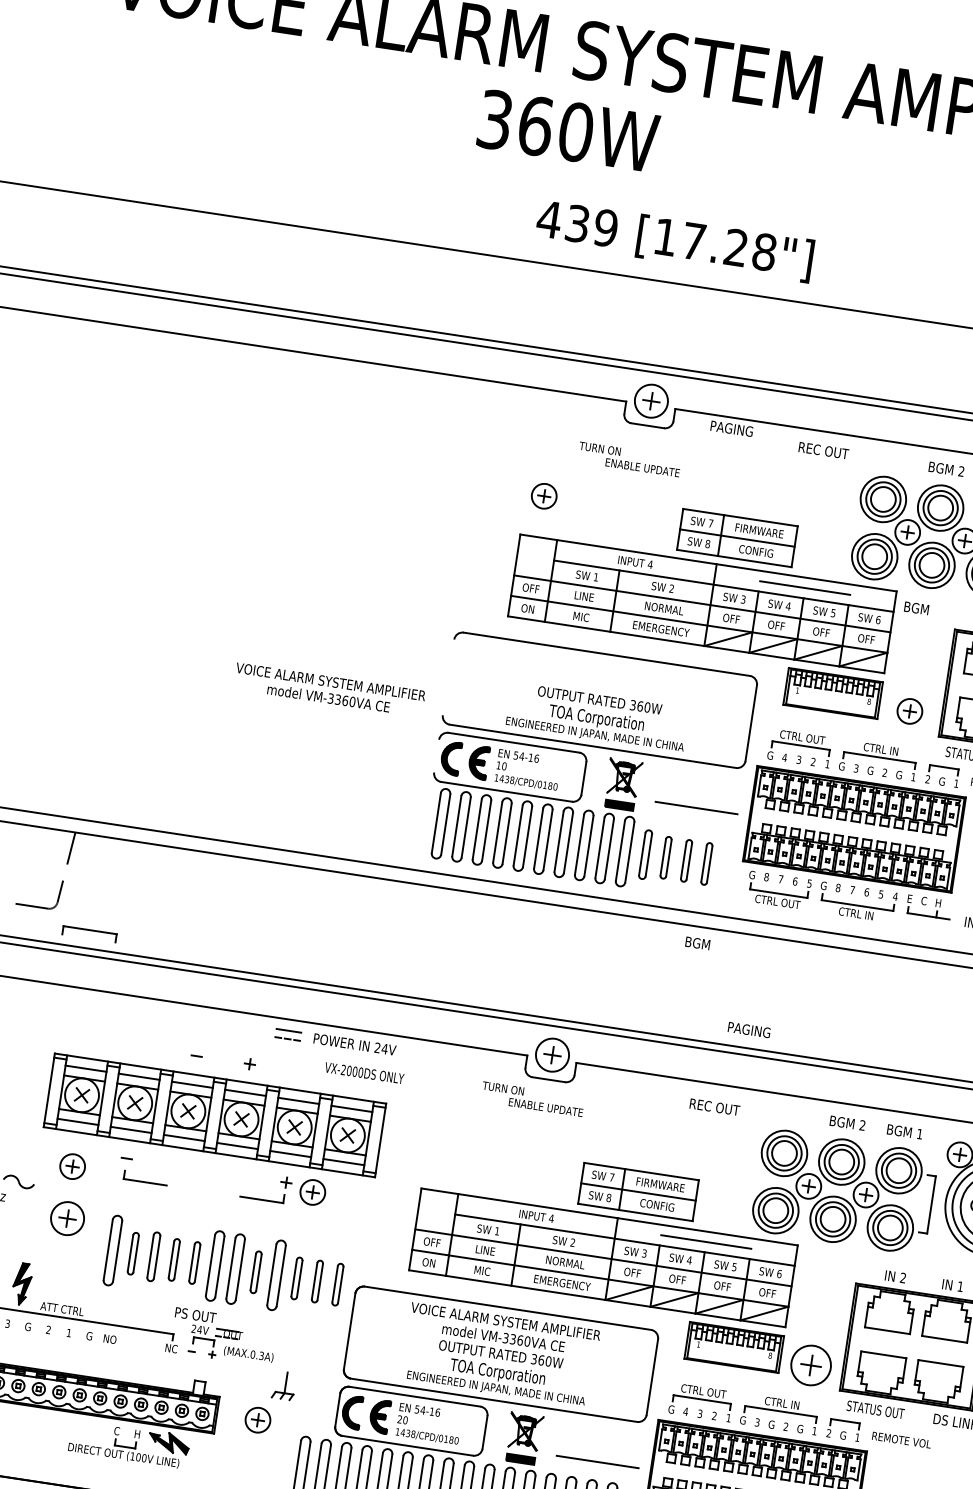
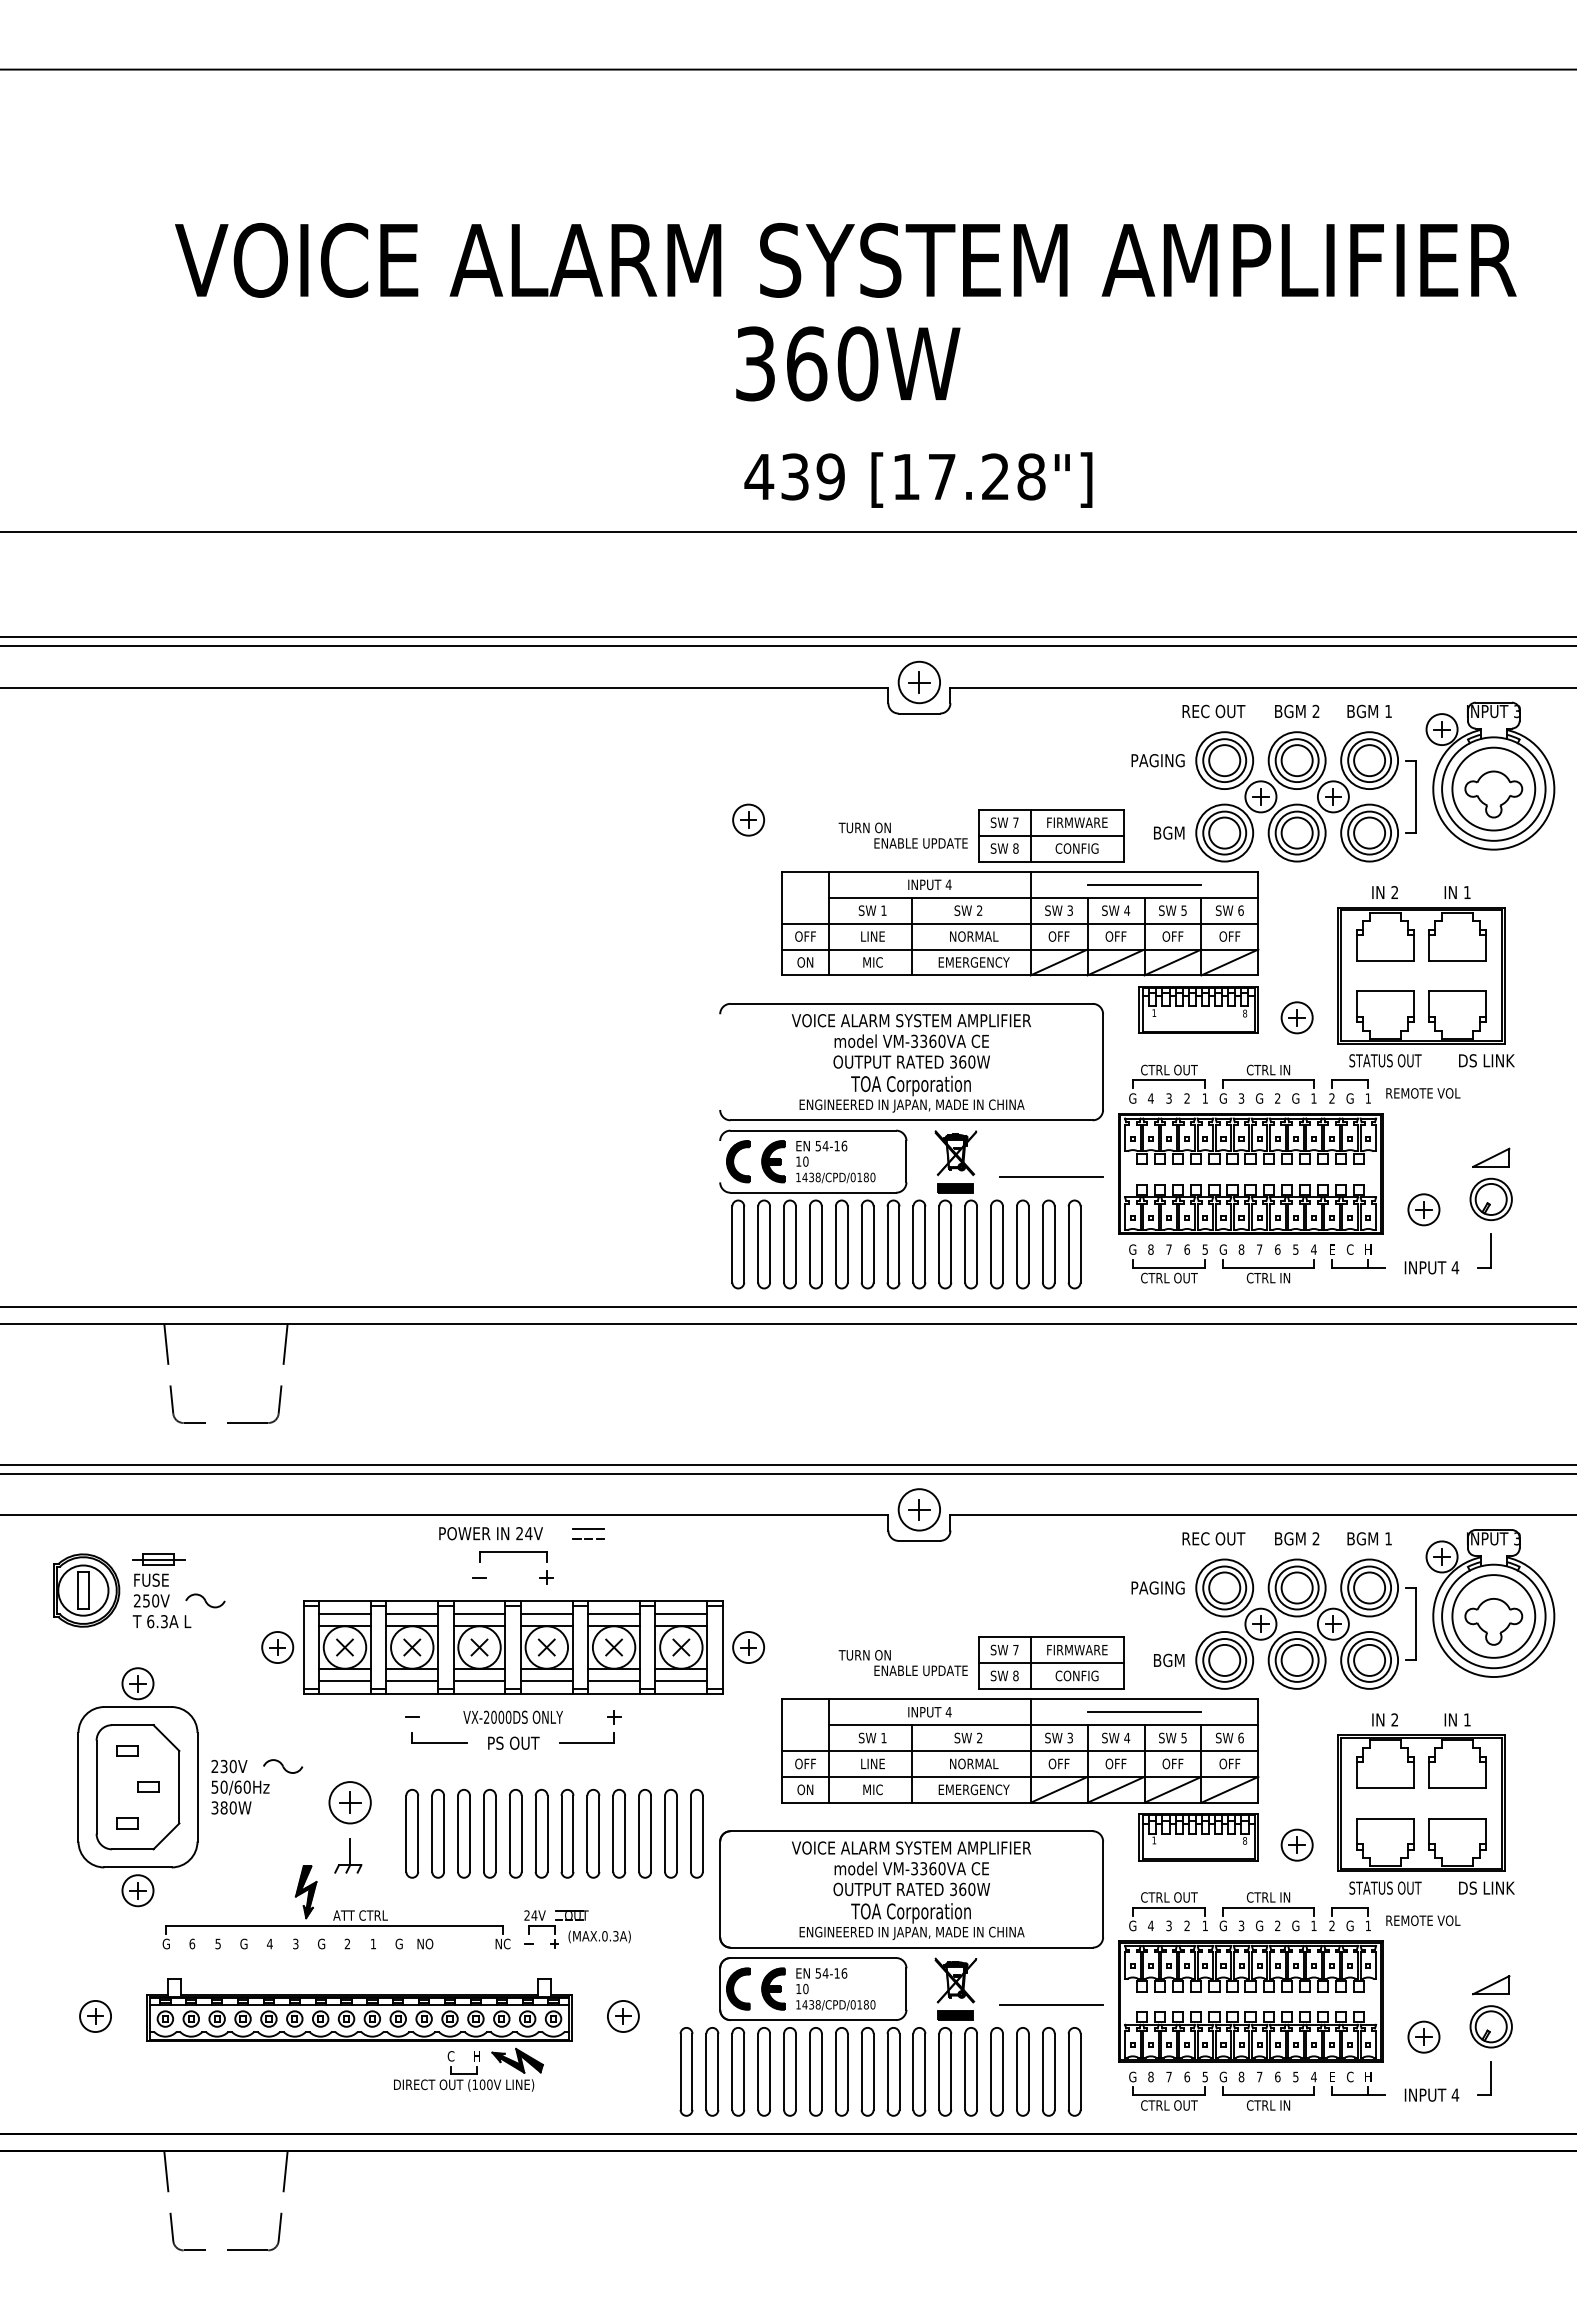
text: (568, 130) -> (848, 363), moved
text: (731, 428) -> (1157, 760), moved
text: (823, 450) -> (1213, 711), moved
text: (628, 459) -> (902, 835), moved
part: (544, 495) -> (748, 819), moved
text: (916, 607) -> (1169, 832), moved
text: (328, 689) -> (910, 1030), moved
part: (645, 854) -> (996, 1244), size x1.43
part: (665, 857) -> (1022, 1244), size x1.67
part: (686, 860) -> (1048, 1244), size x1.67
part: (706, 863) -> (1074, 1244), size x1.67
part: (89, 933) -> (513, 1556), moved
text: (698, 943) -> (1169, 1660), moved
text: (748, 1029) -> (1157, 1587), moved
text: (354, 1044) -> (490, 1533), moved
text: (364, 1072) -> (512, 1716), moved
text: (532, 1099) -> (902, 1663), moved
text: (714, 1106) -> (1213, 1538), moved
part: (72, 1166) -> (277, 1647), moved
part: (312, 1192) -> (748, 1647), moved
part: (132, 1253) -> (437, 1833), size x1.67
part: (153, 1256) -> (463, 1833), size x1.43
part: (174, 1259) -> (489, 1833), size x1.67
part: (194, 1262) -> (515, 1833), size x1.67
part: (256, 1272) -> (593, 1833), size x1.67
part: (296, 1278) -> (644, 1833), size x1.67
part: (317, 1281) -> (670, 1833), size x1.67
part: (337, 1284) -> (696, 1833), size x1.67
text: (195, 1314) -> (513, 1742), moved
part: (810, 1364) -> (1296, 1844), size x0.62
part: (284, 1385) -> (348, 1855), moved
text: (399, 1419) -> (798, 1988), 20 -> 10

